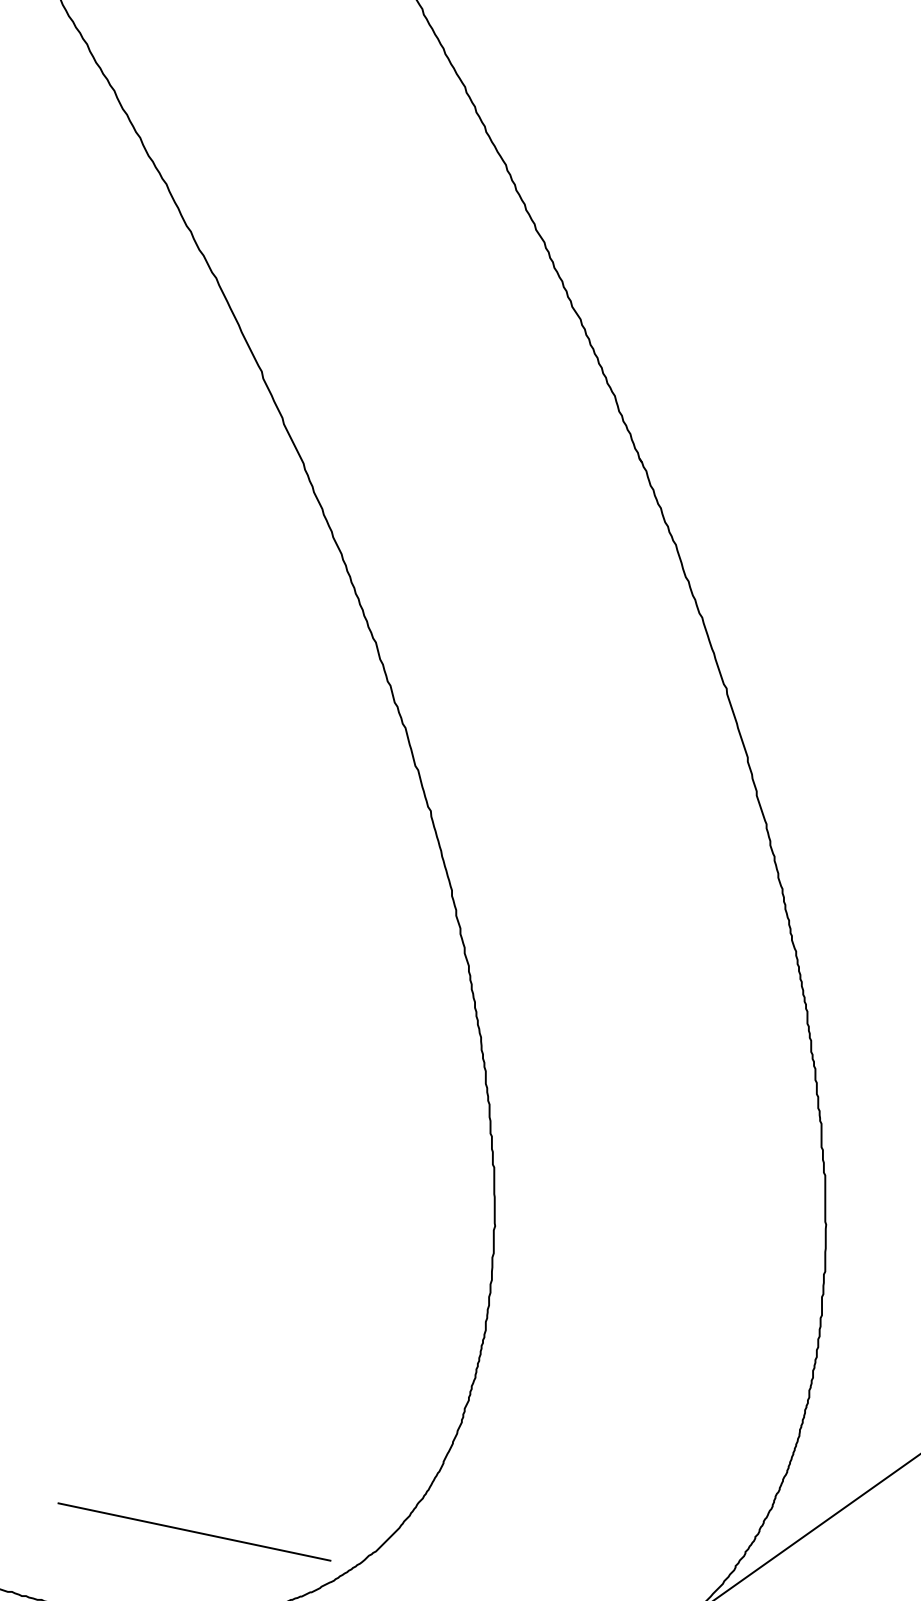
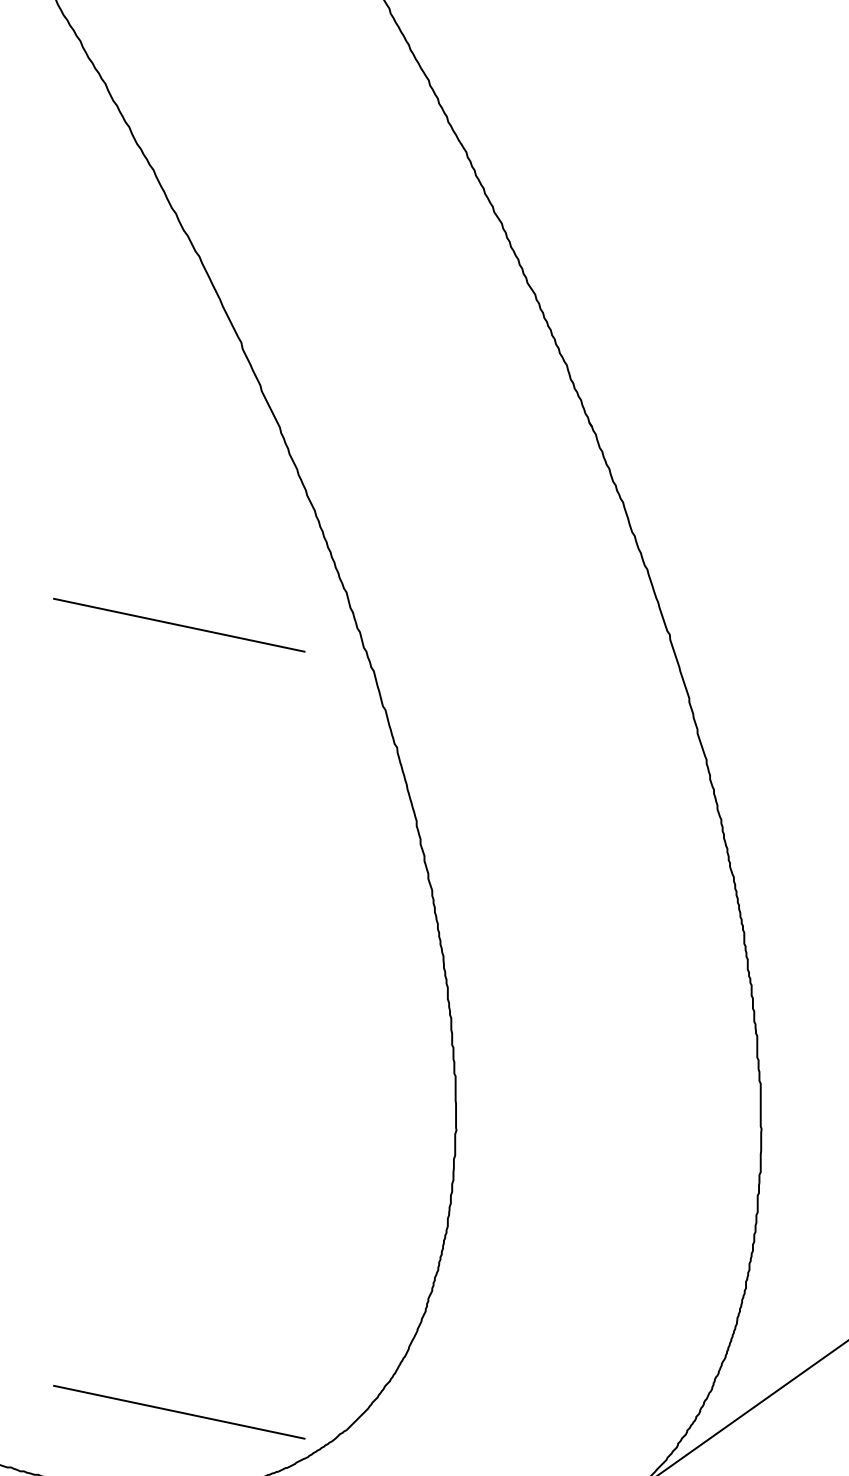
line: (194, 677) -> (179, 624), added

